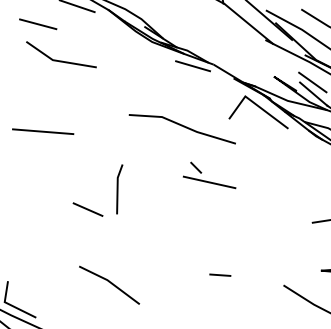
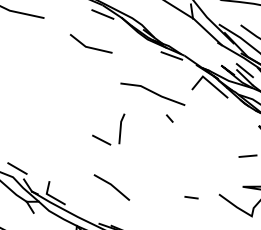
line: (38, 23) -> (78, 23), removed
line: (181, 126) -> (152, 92), moved
line: (42, 131) -> (76, 90), removed
line: (209, 181) -> (177, 127), removed
line: (220, 274) -> (191, 197), moved

